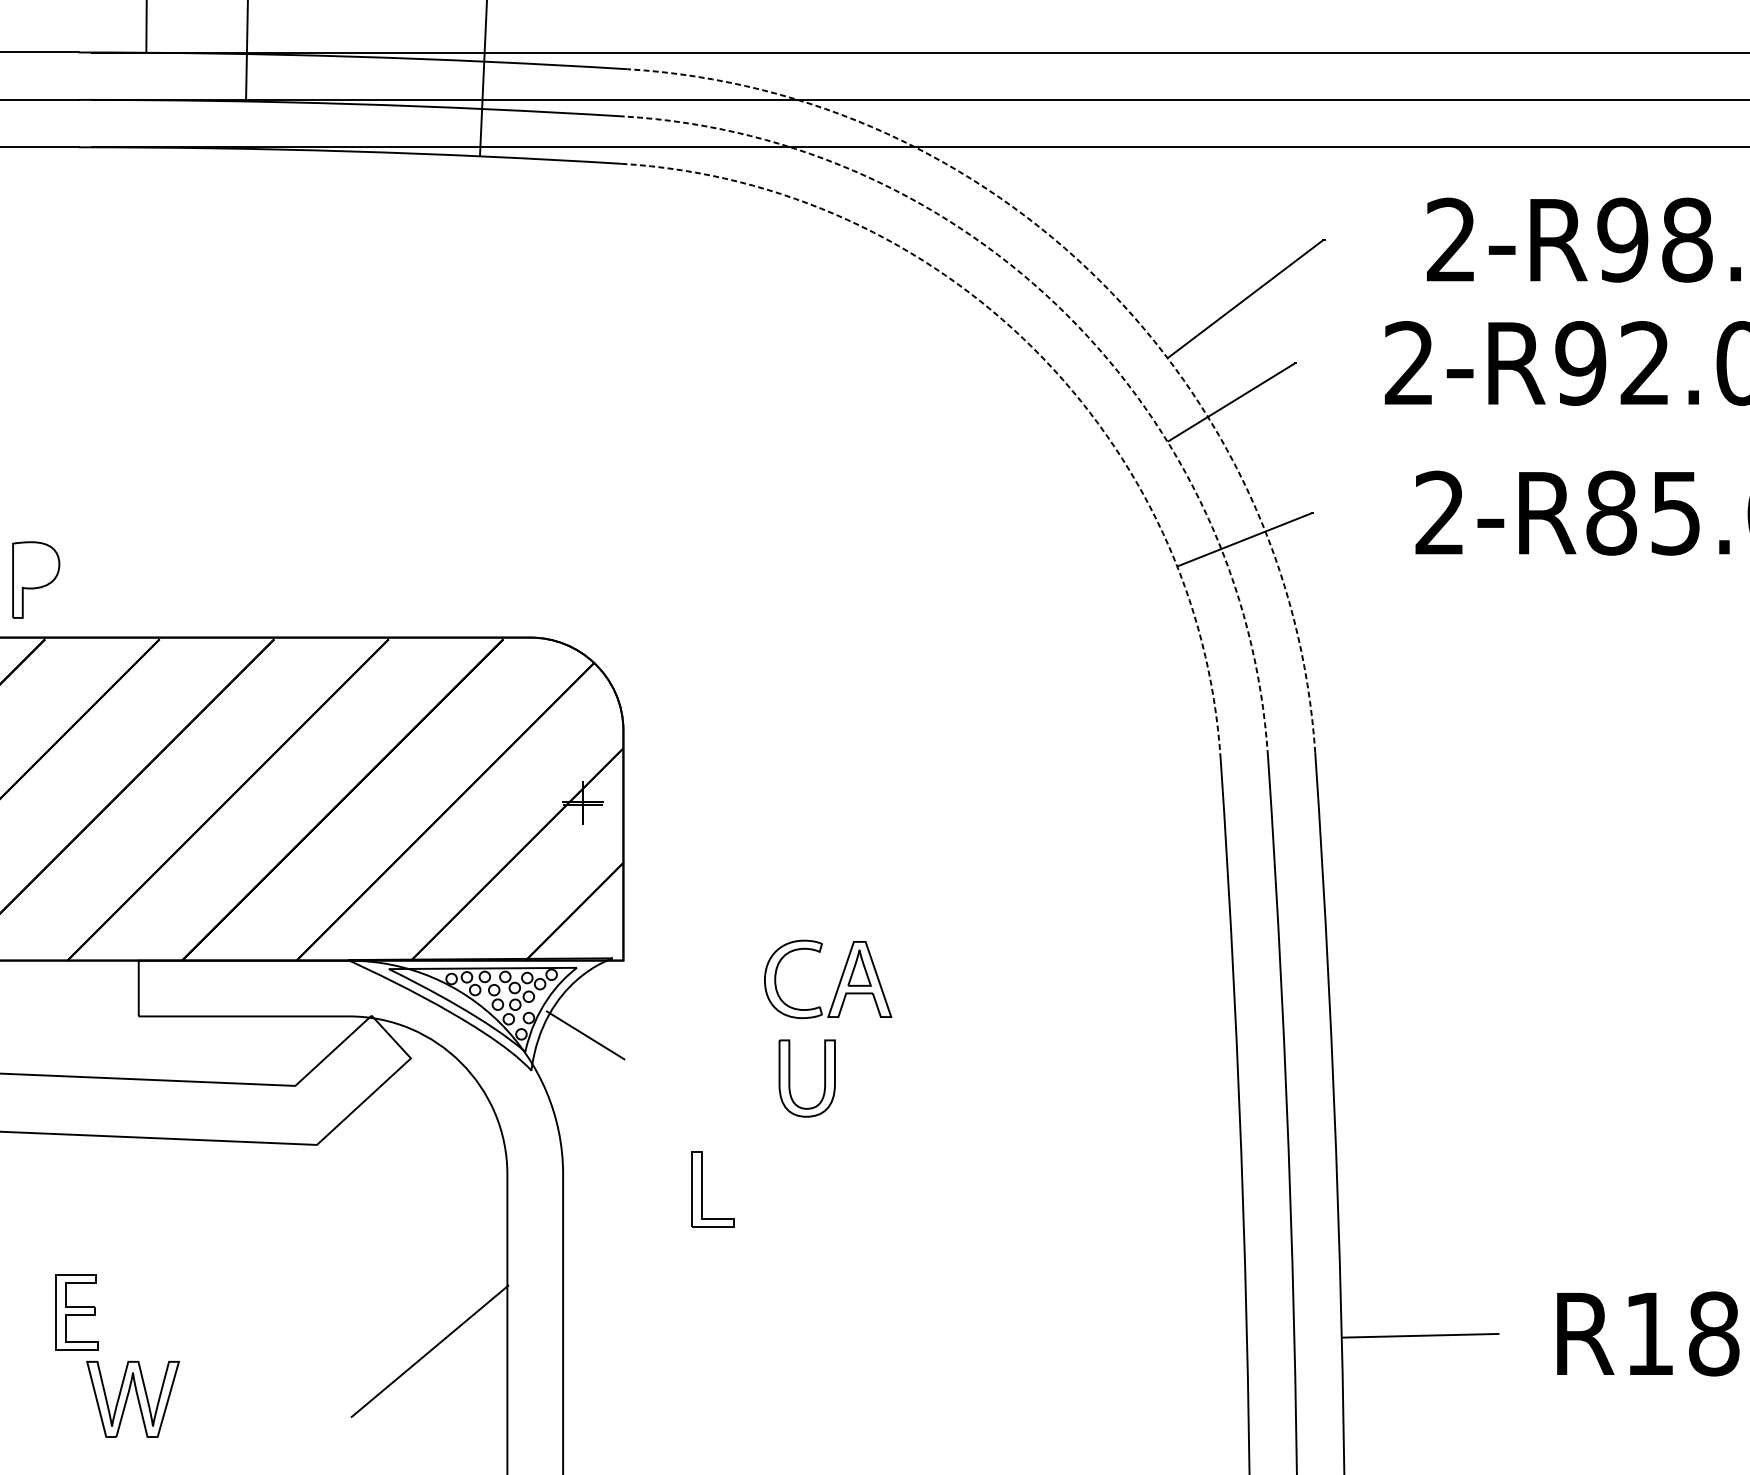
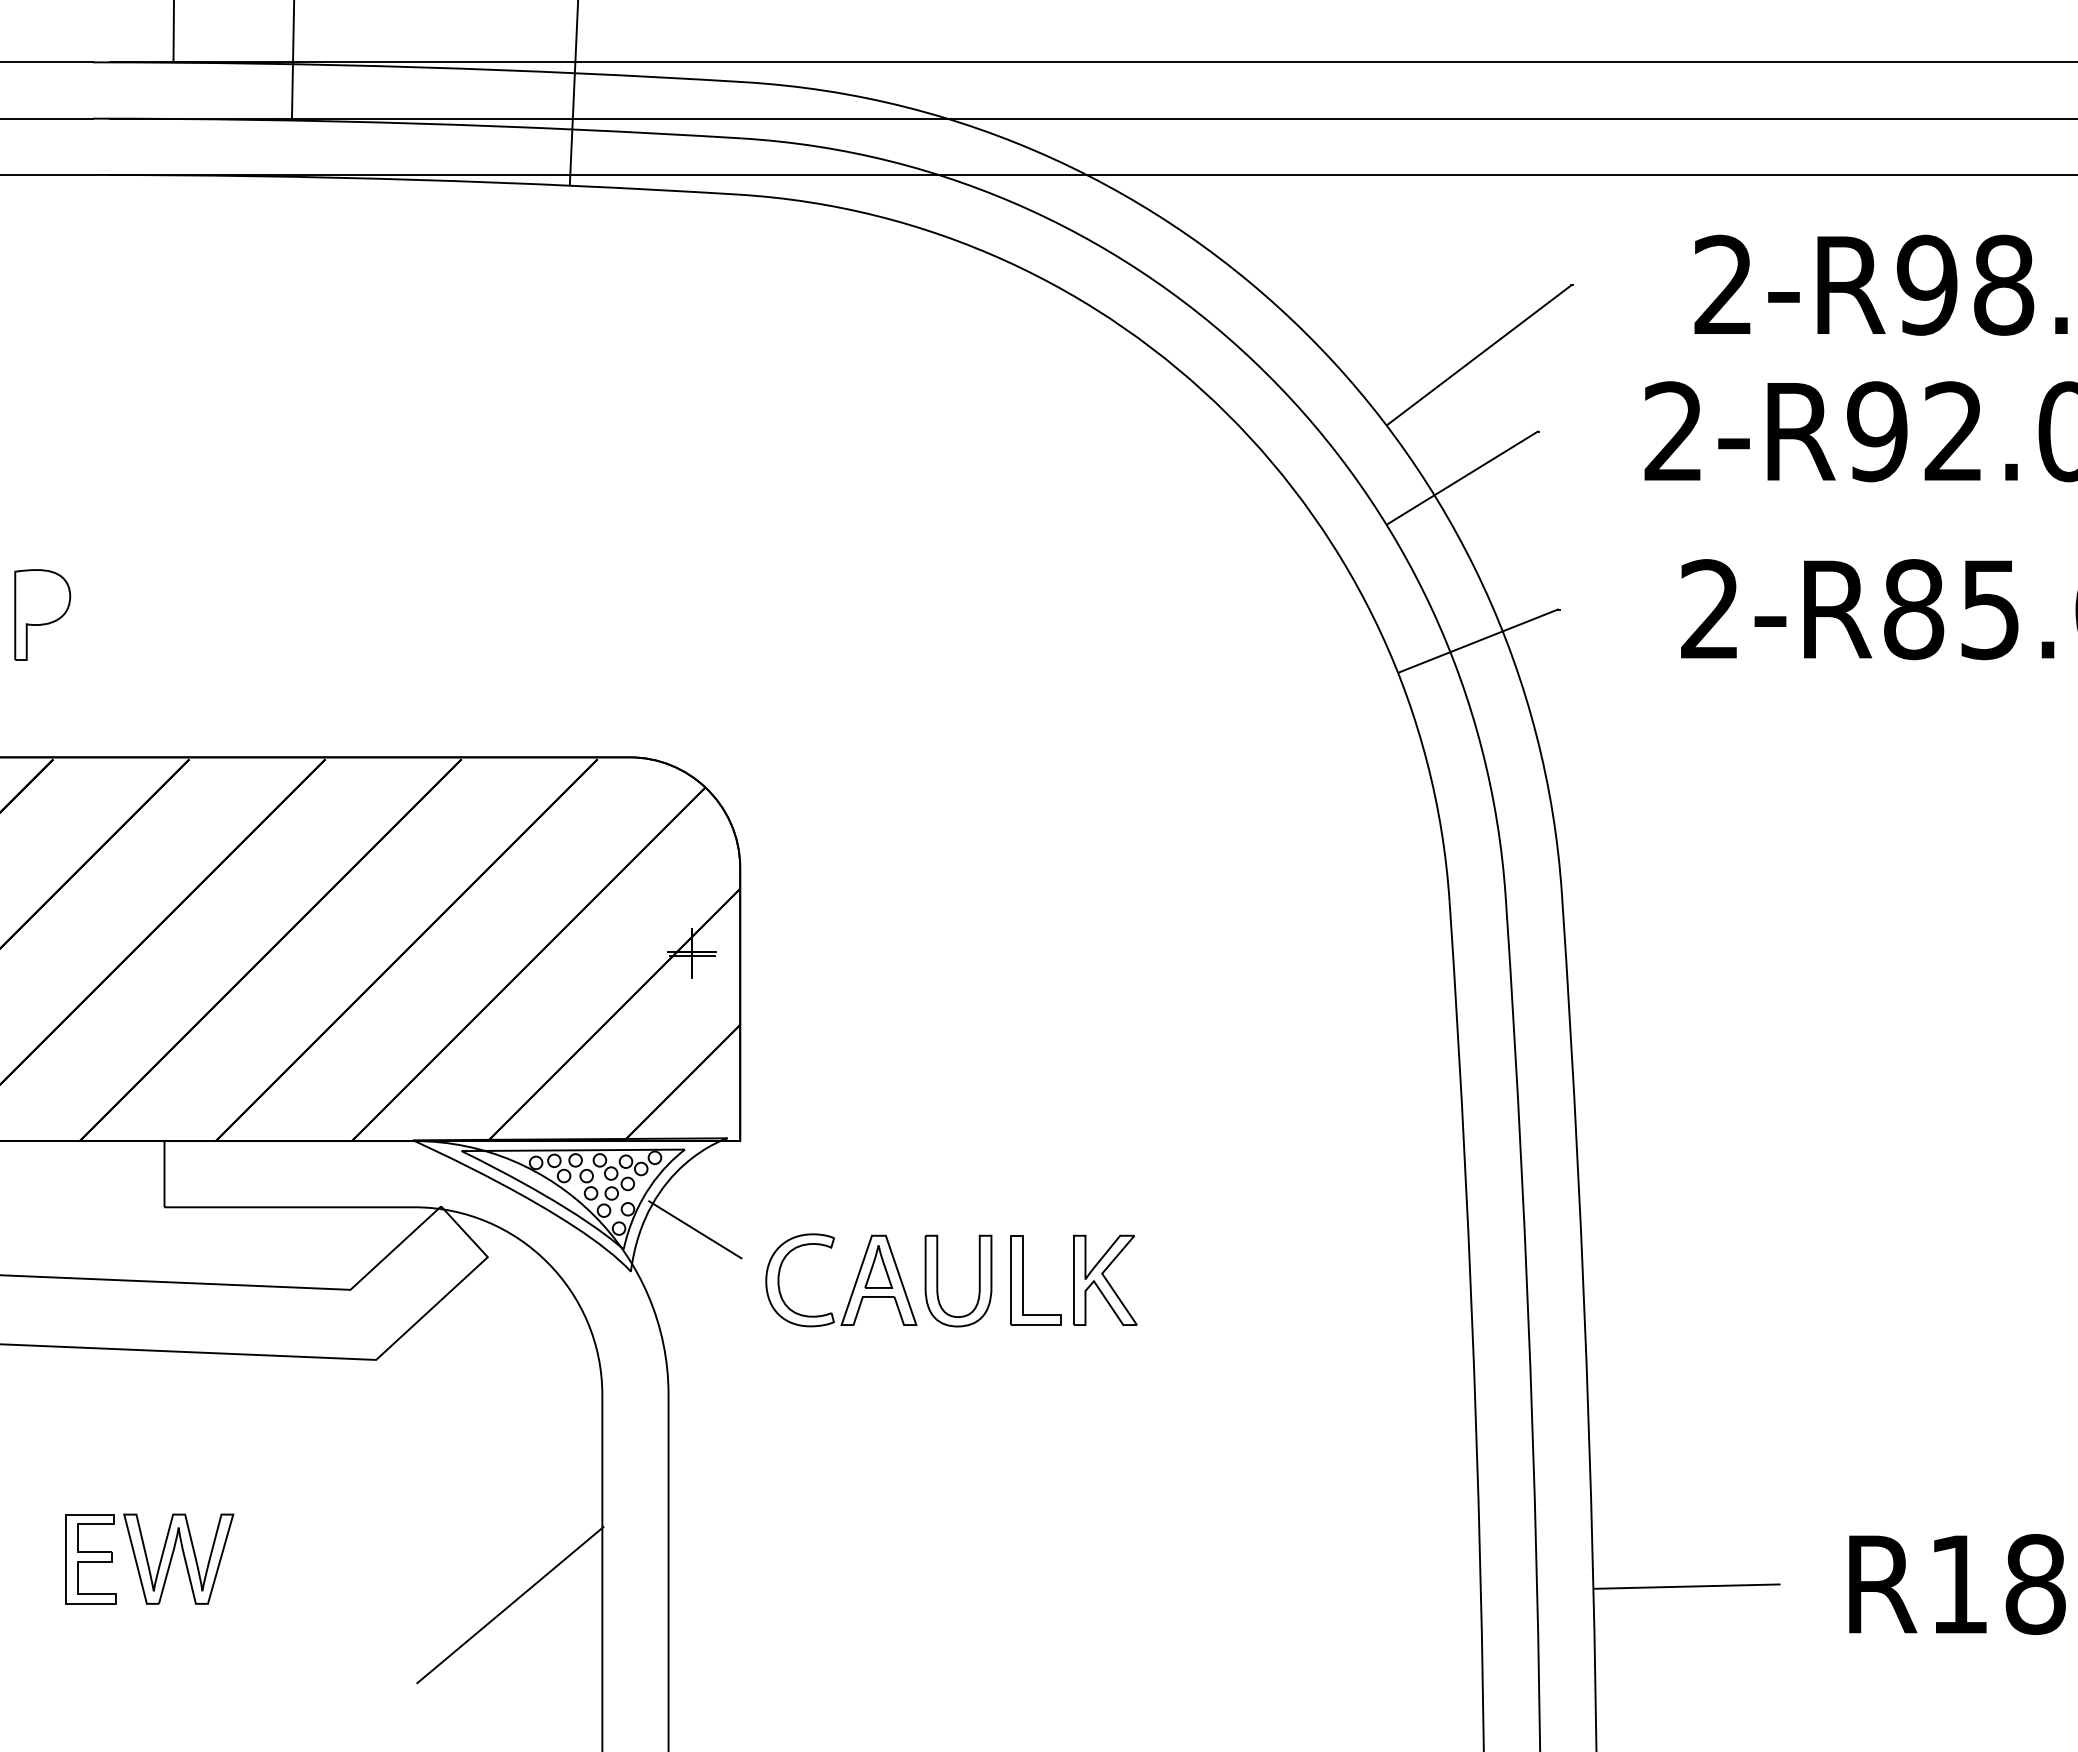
arc: (1100, 281) -> (1306, 334), dashed -> solid
arc: (1066, 315) -> (1266, 374), dashed -> solid
arc: (1033, 348) -> (1227, 413), dashed -> solid
part: (36, 579) -> (42, 614), moved
part: (839, 982) -> (854, 1283), moved
part: (930, 1077) -> (1105, 1279), added
part: (701, 1189) -> (1023, 1280), moved
part: (132, 1398) -> (178, 1558), moved

